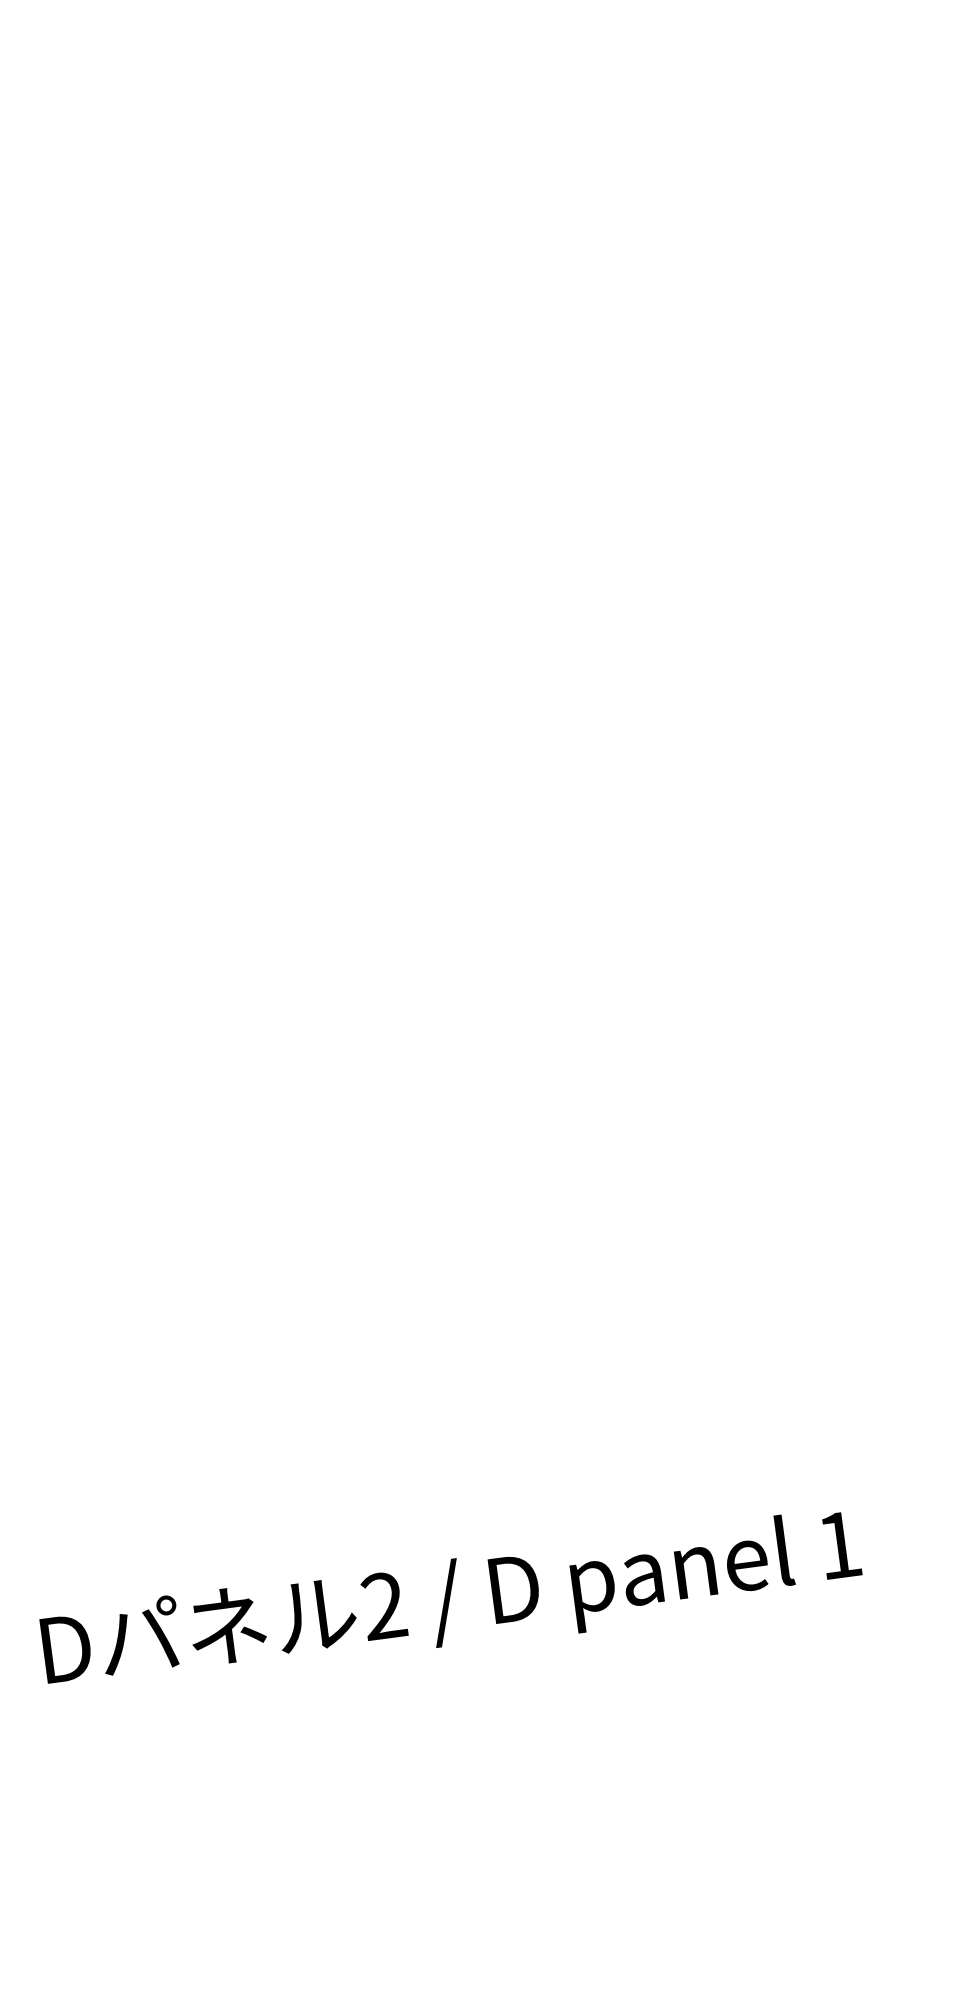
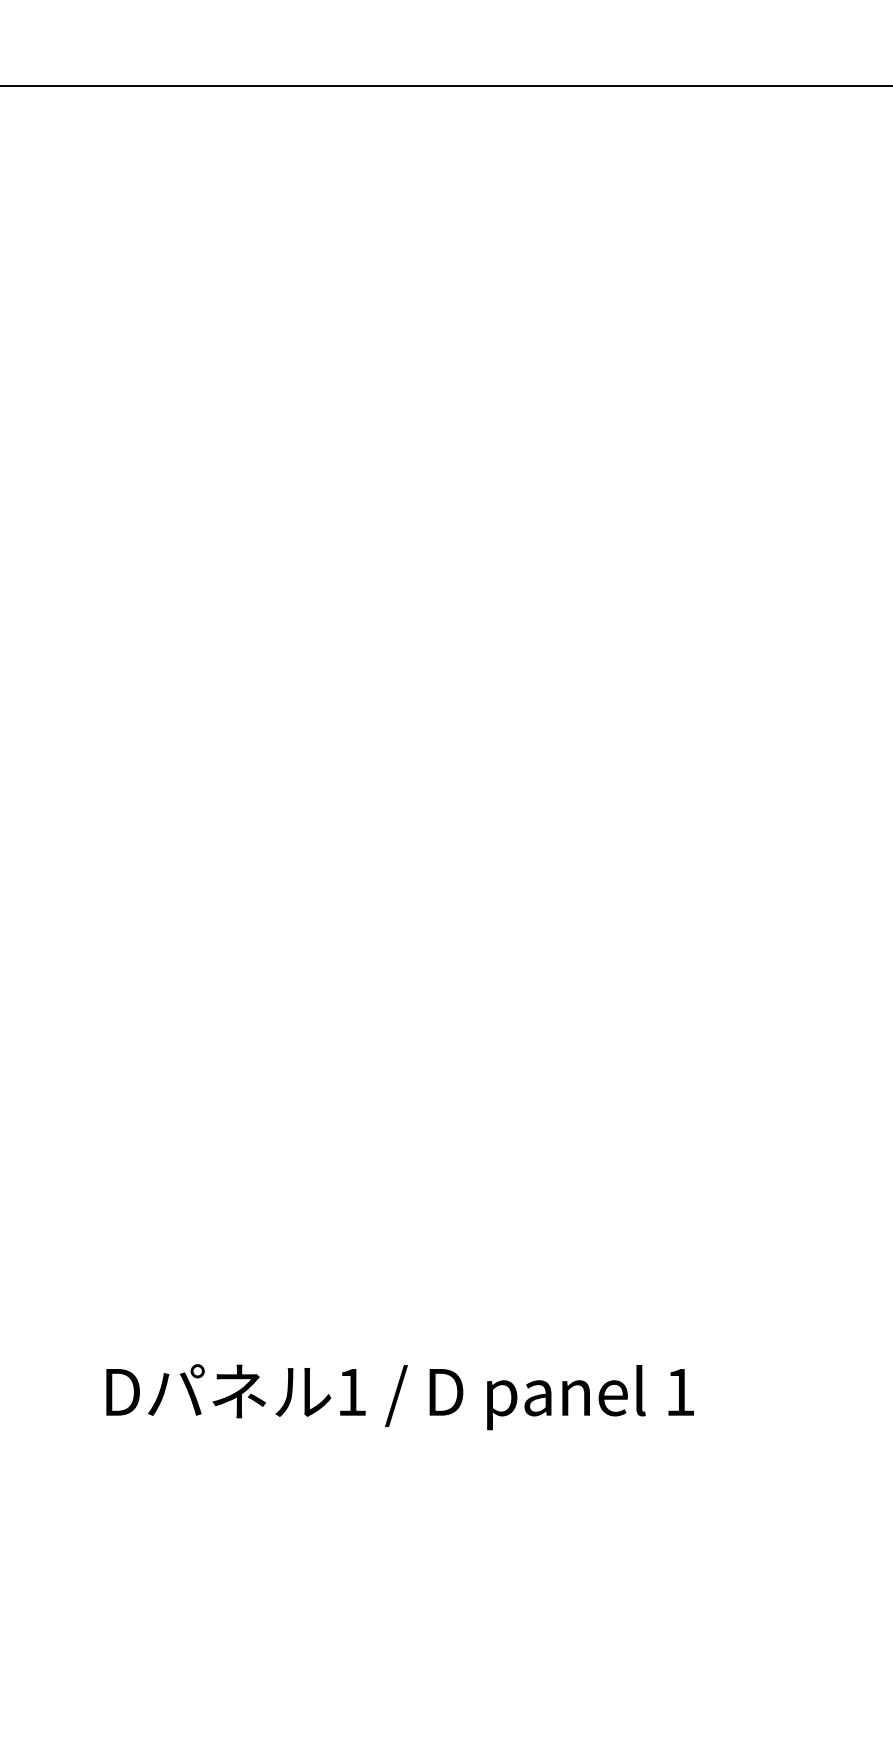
text: (383, 1605) -> (351, 1391), 2 -> 1

